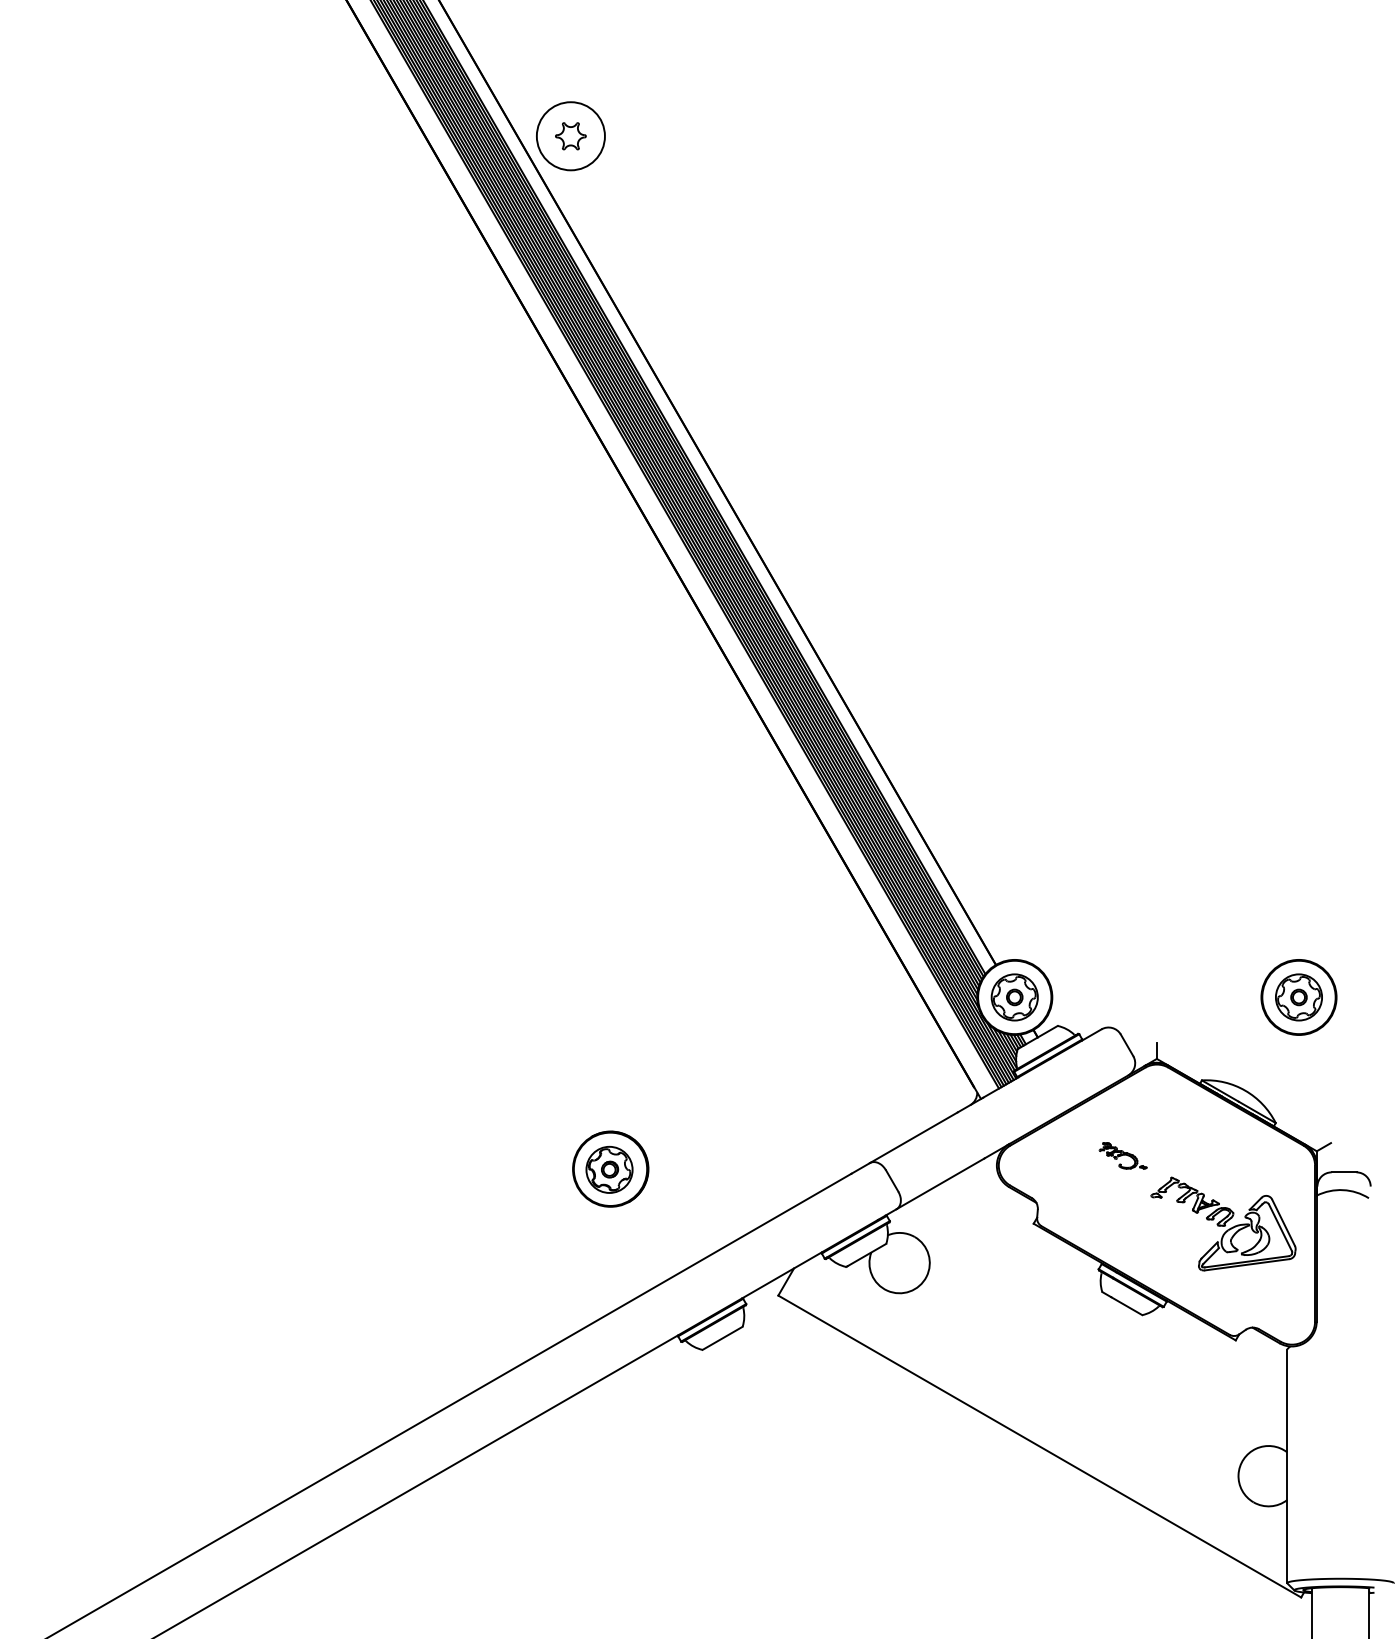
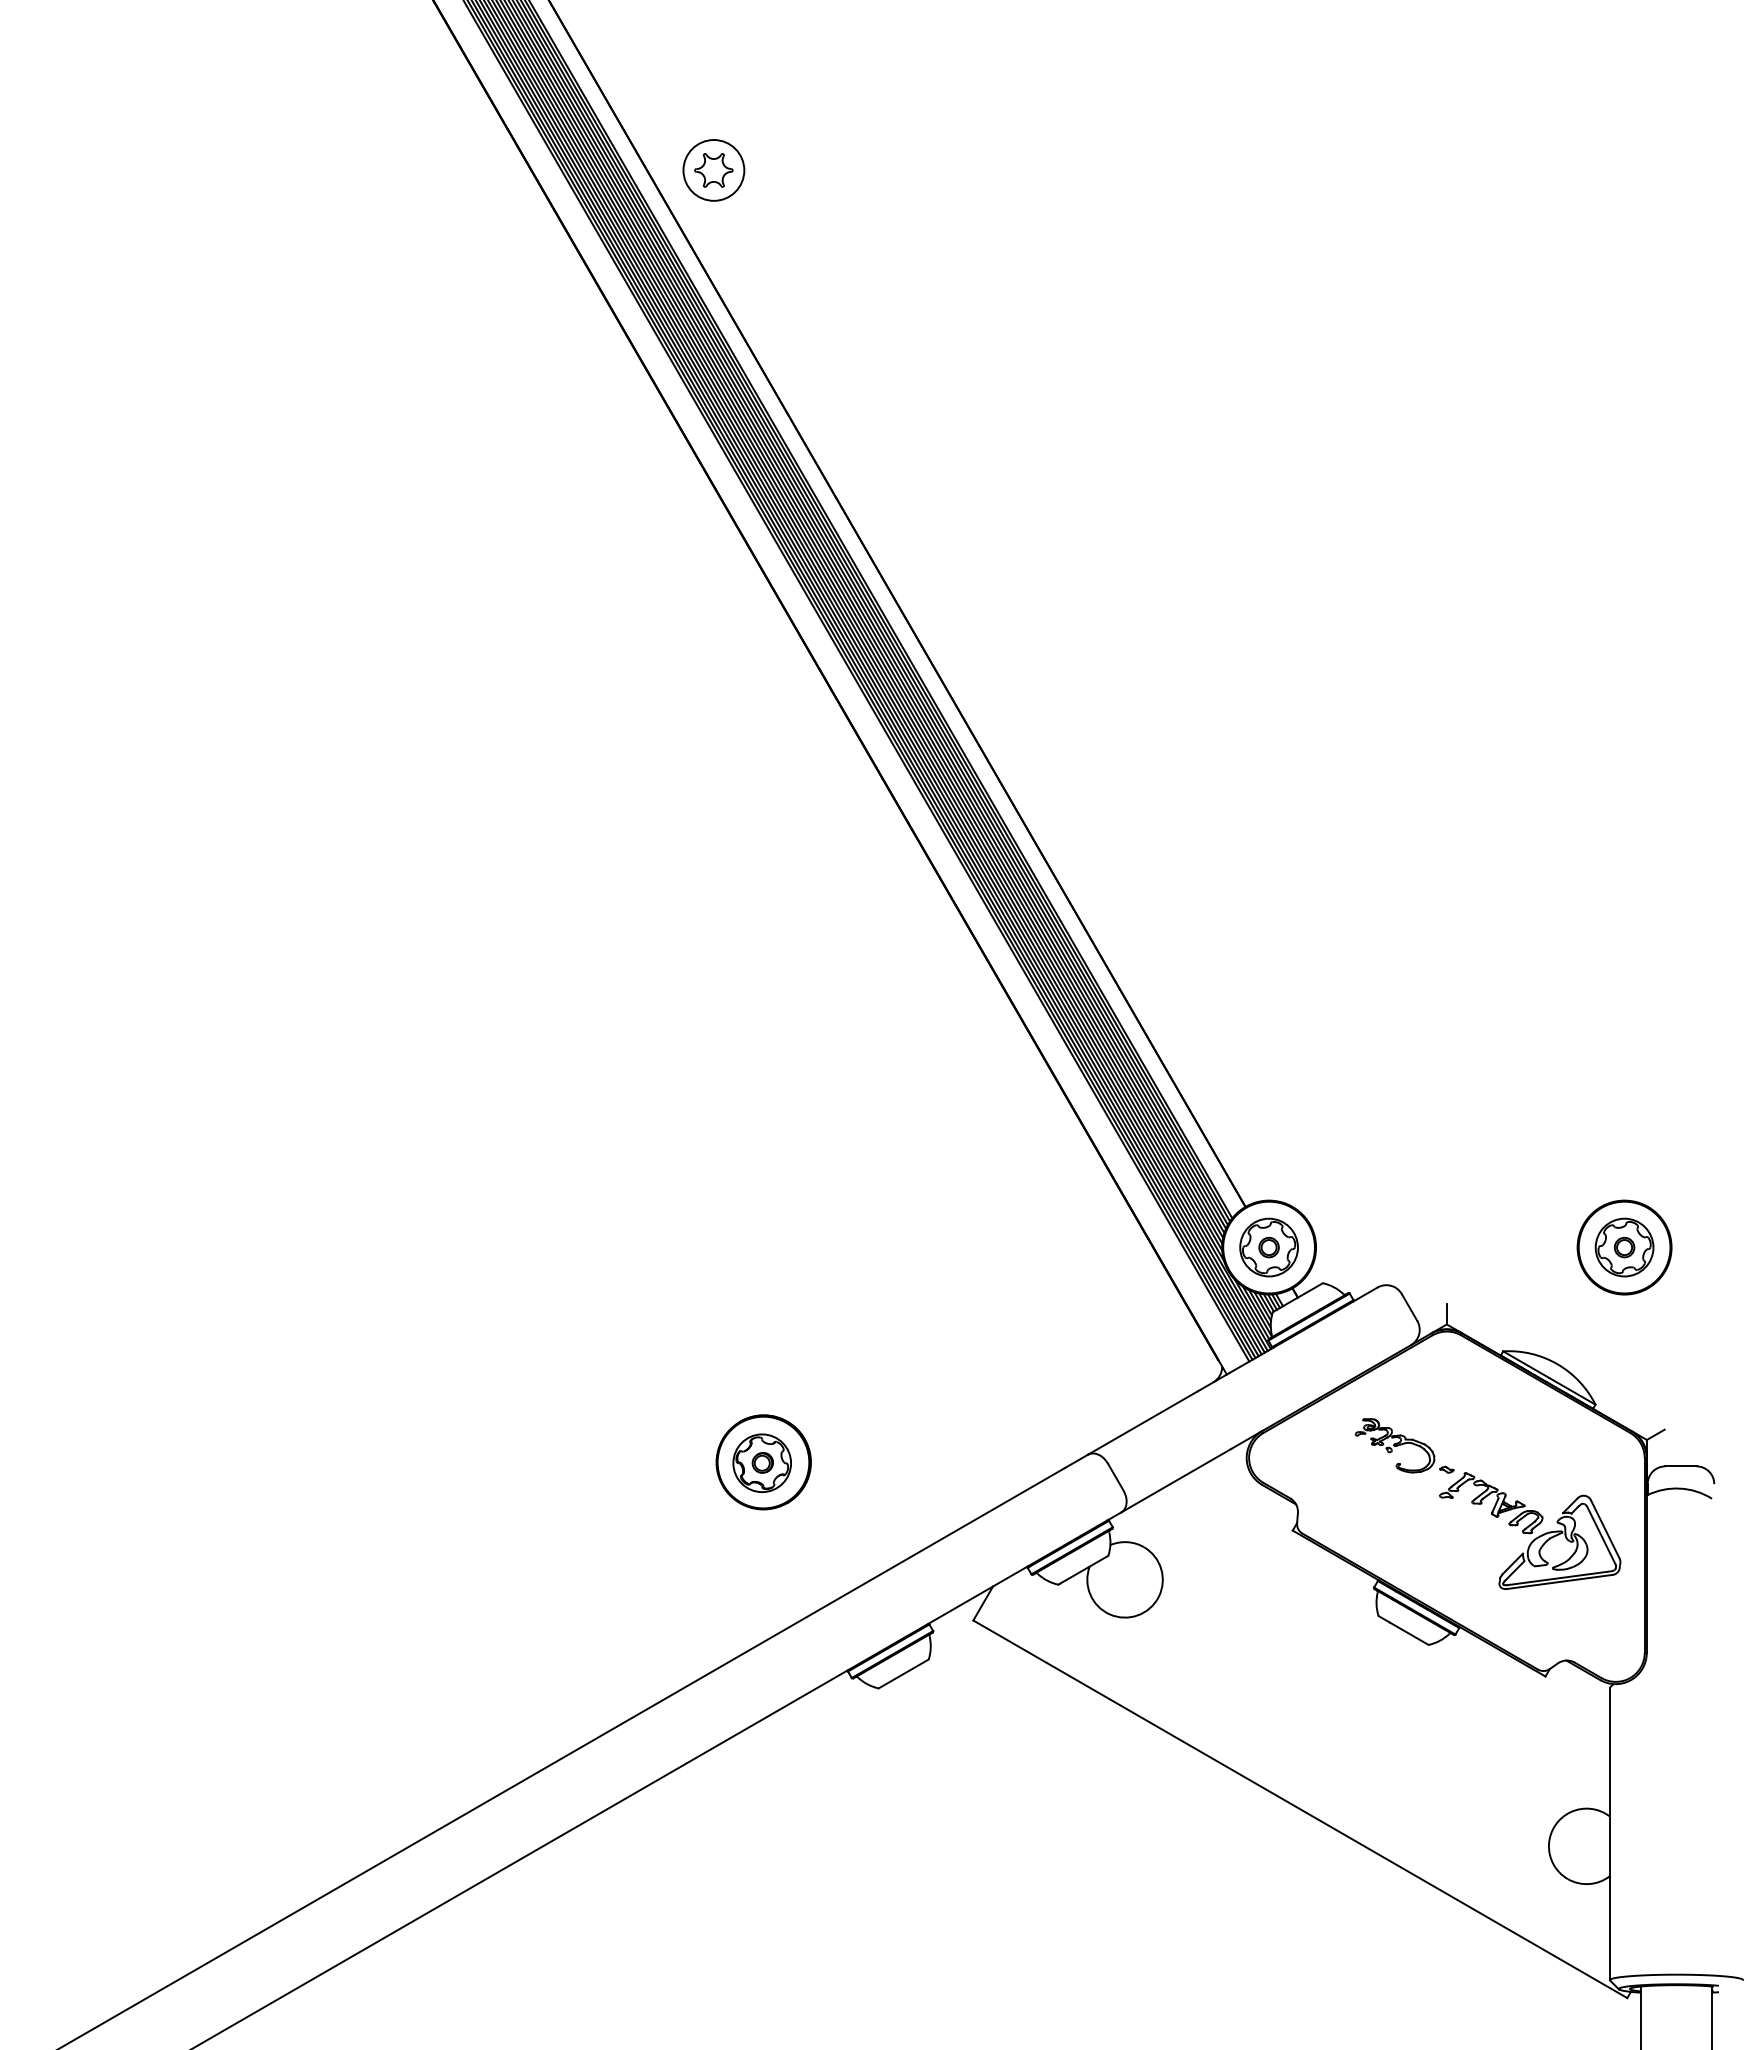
circle: (570, 136) -> (713, 170), size x0.71
part: (1123, 1155) -> (1404, 1445), size x1.67

